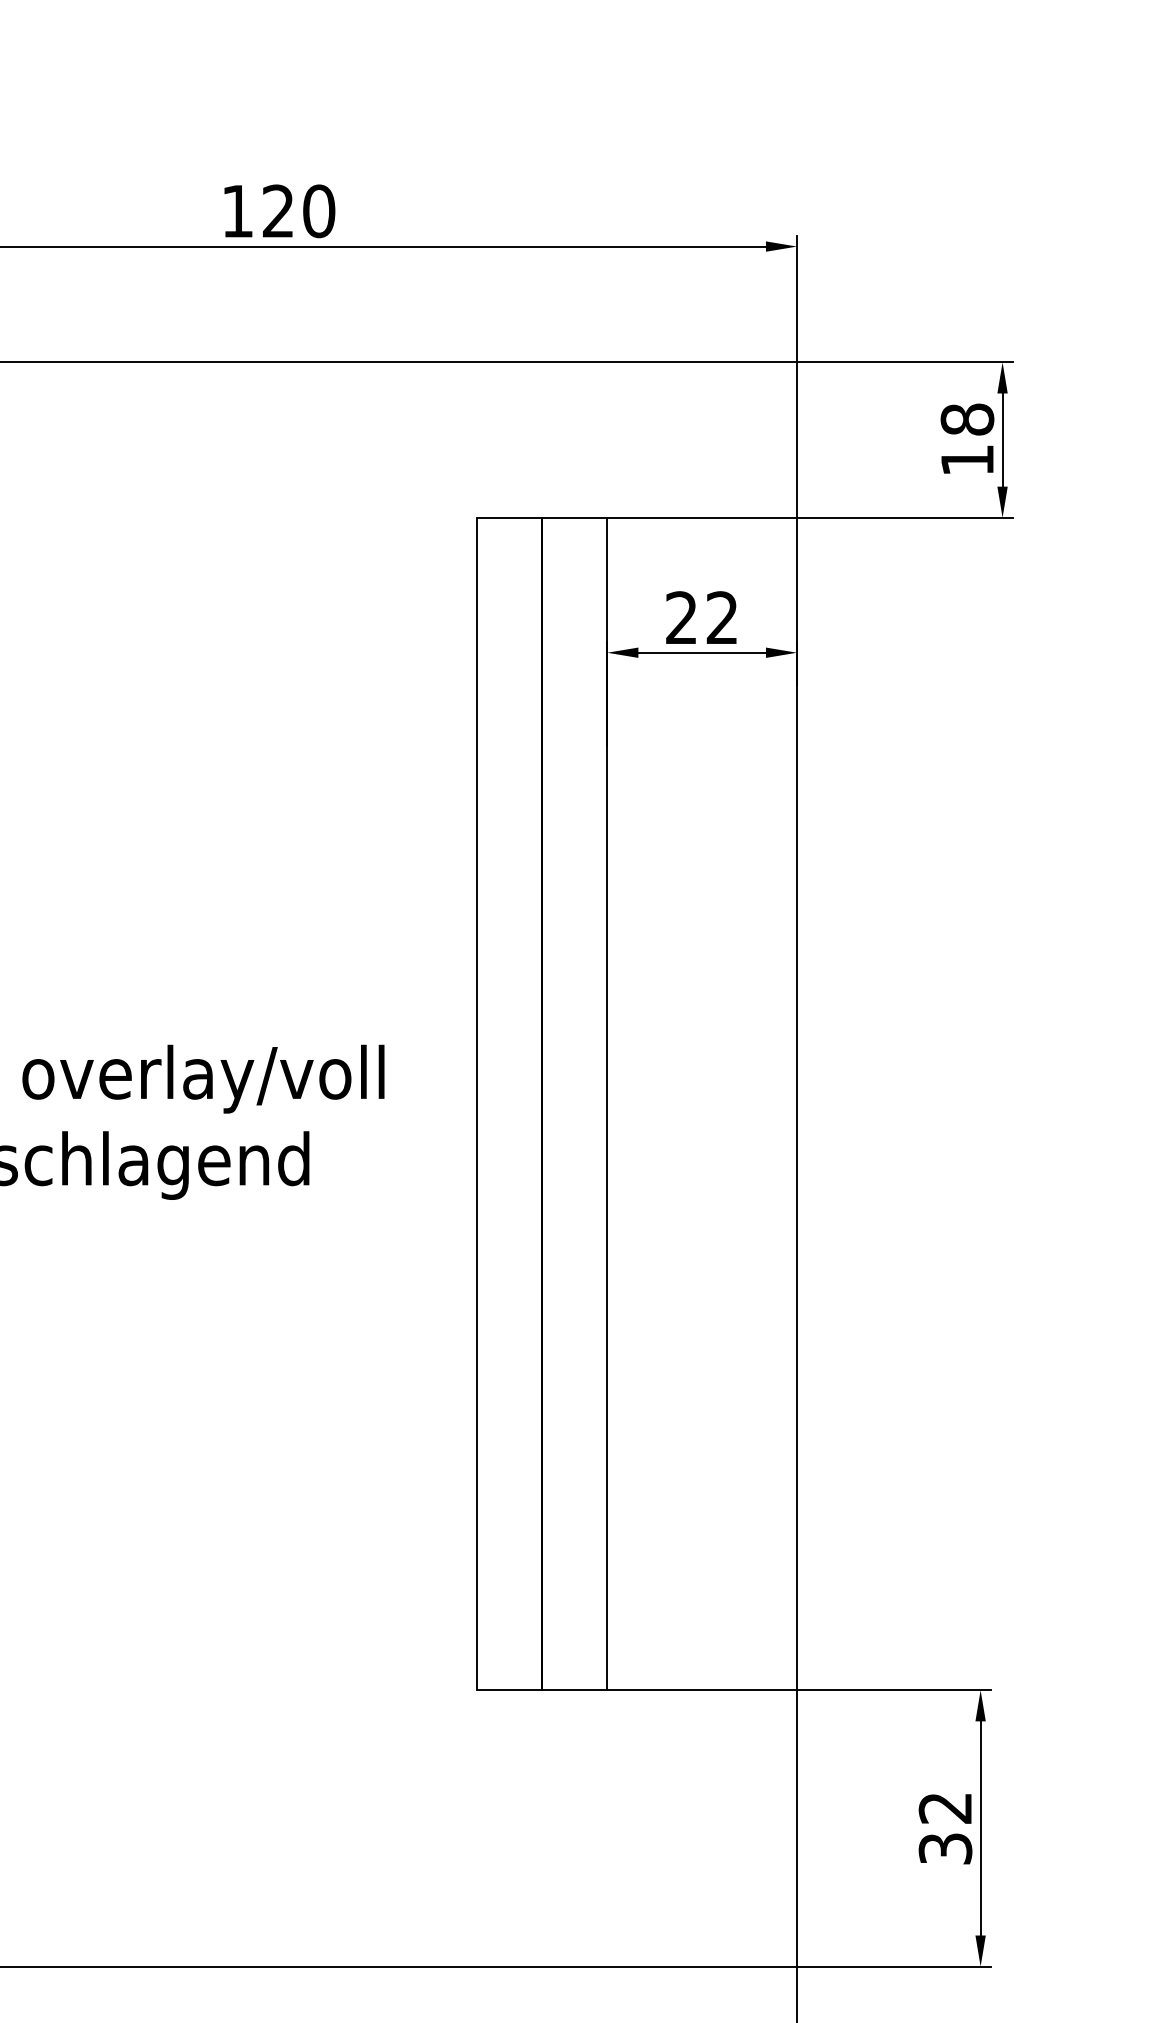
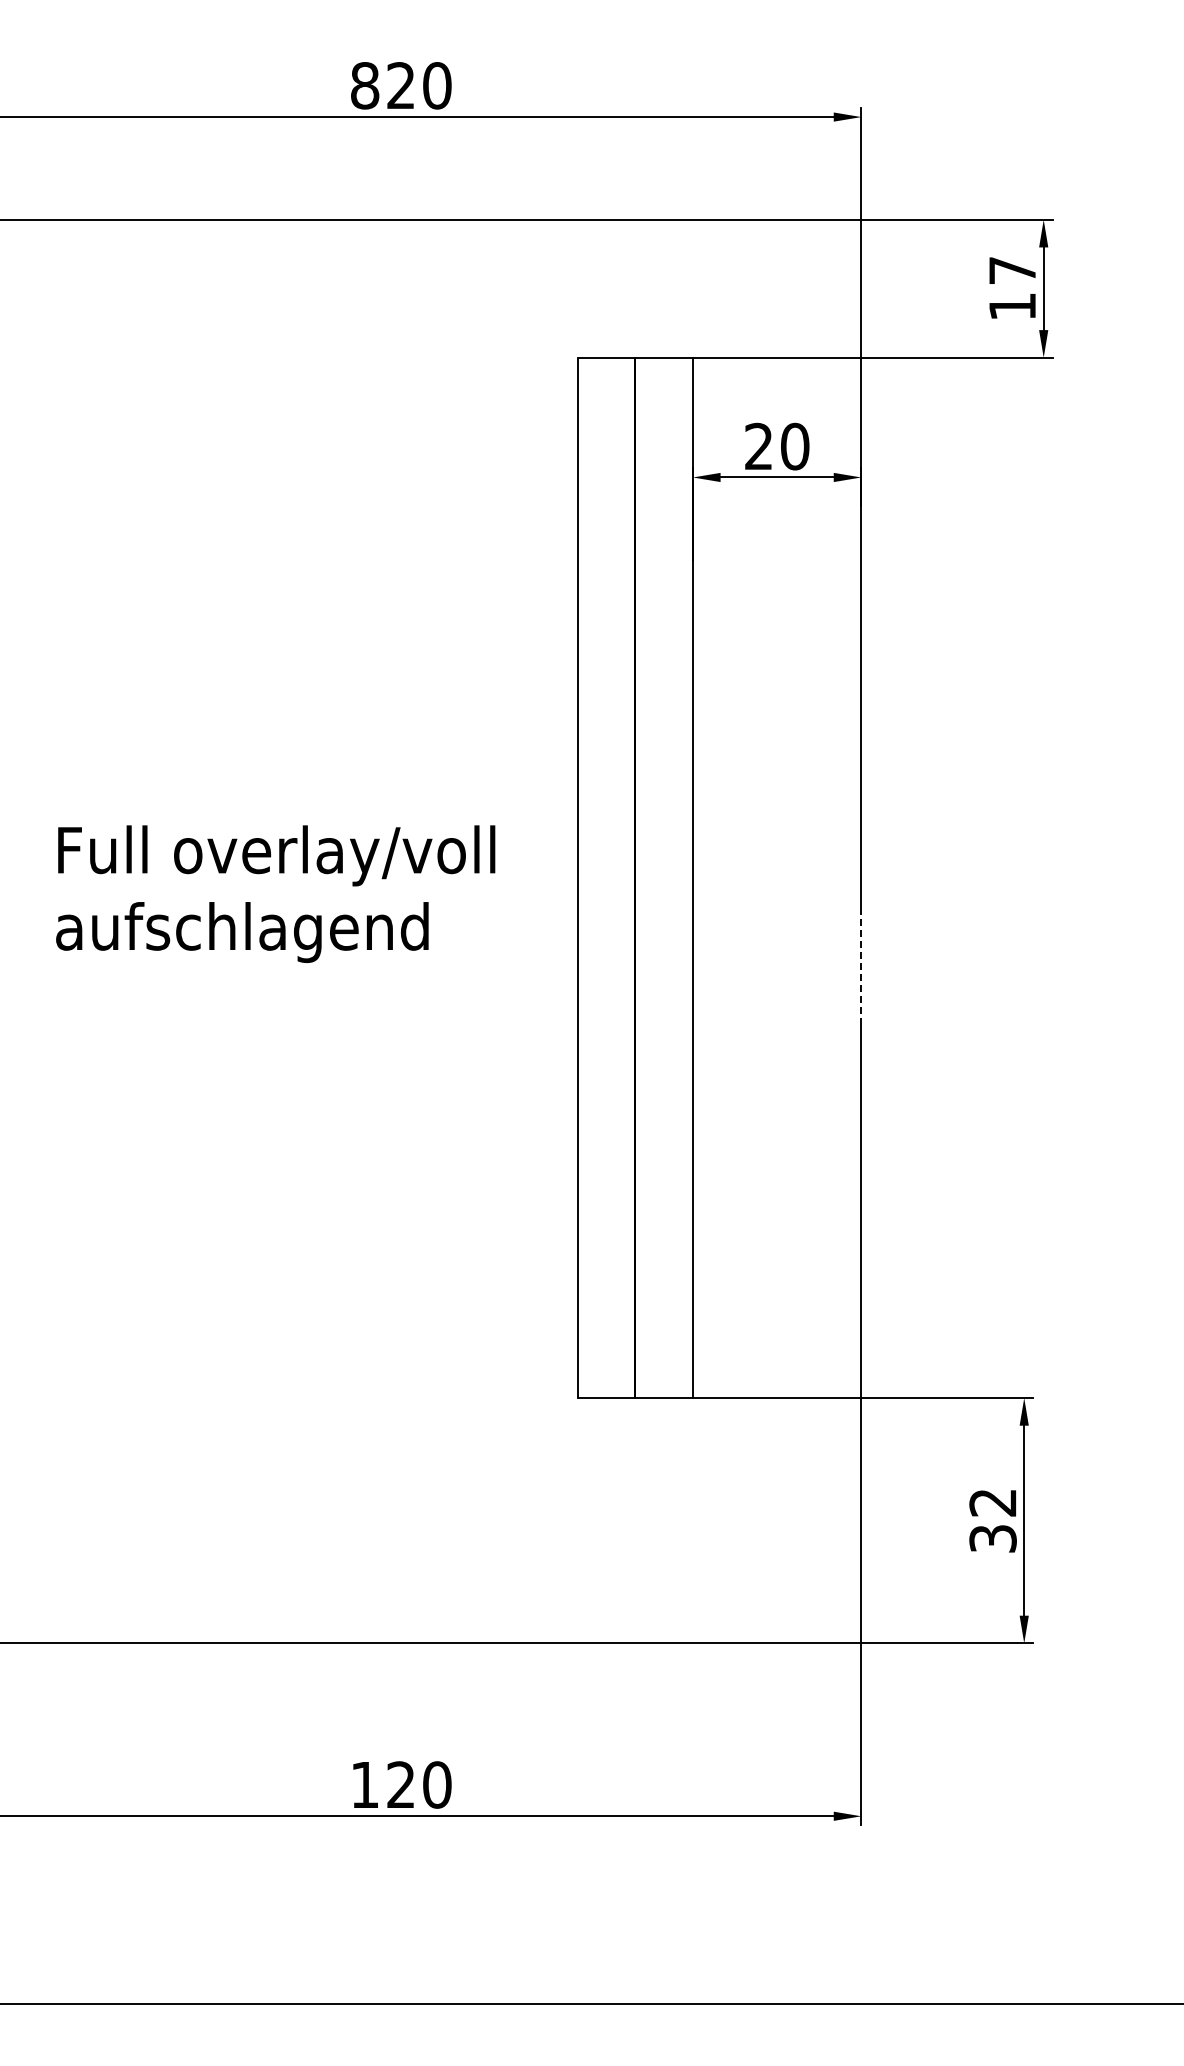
text: (238, 210) -> (365, 85), 120 -> 820
text: (967, 419) -> (1012, 270), 18 -> 17
text: (722, 617) -> (795, 446), 22 -> 20
line: (797, 1200) -> (861, 963), solid -> dashed

